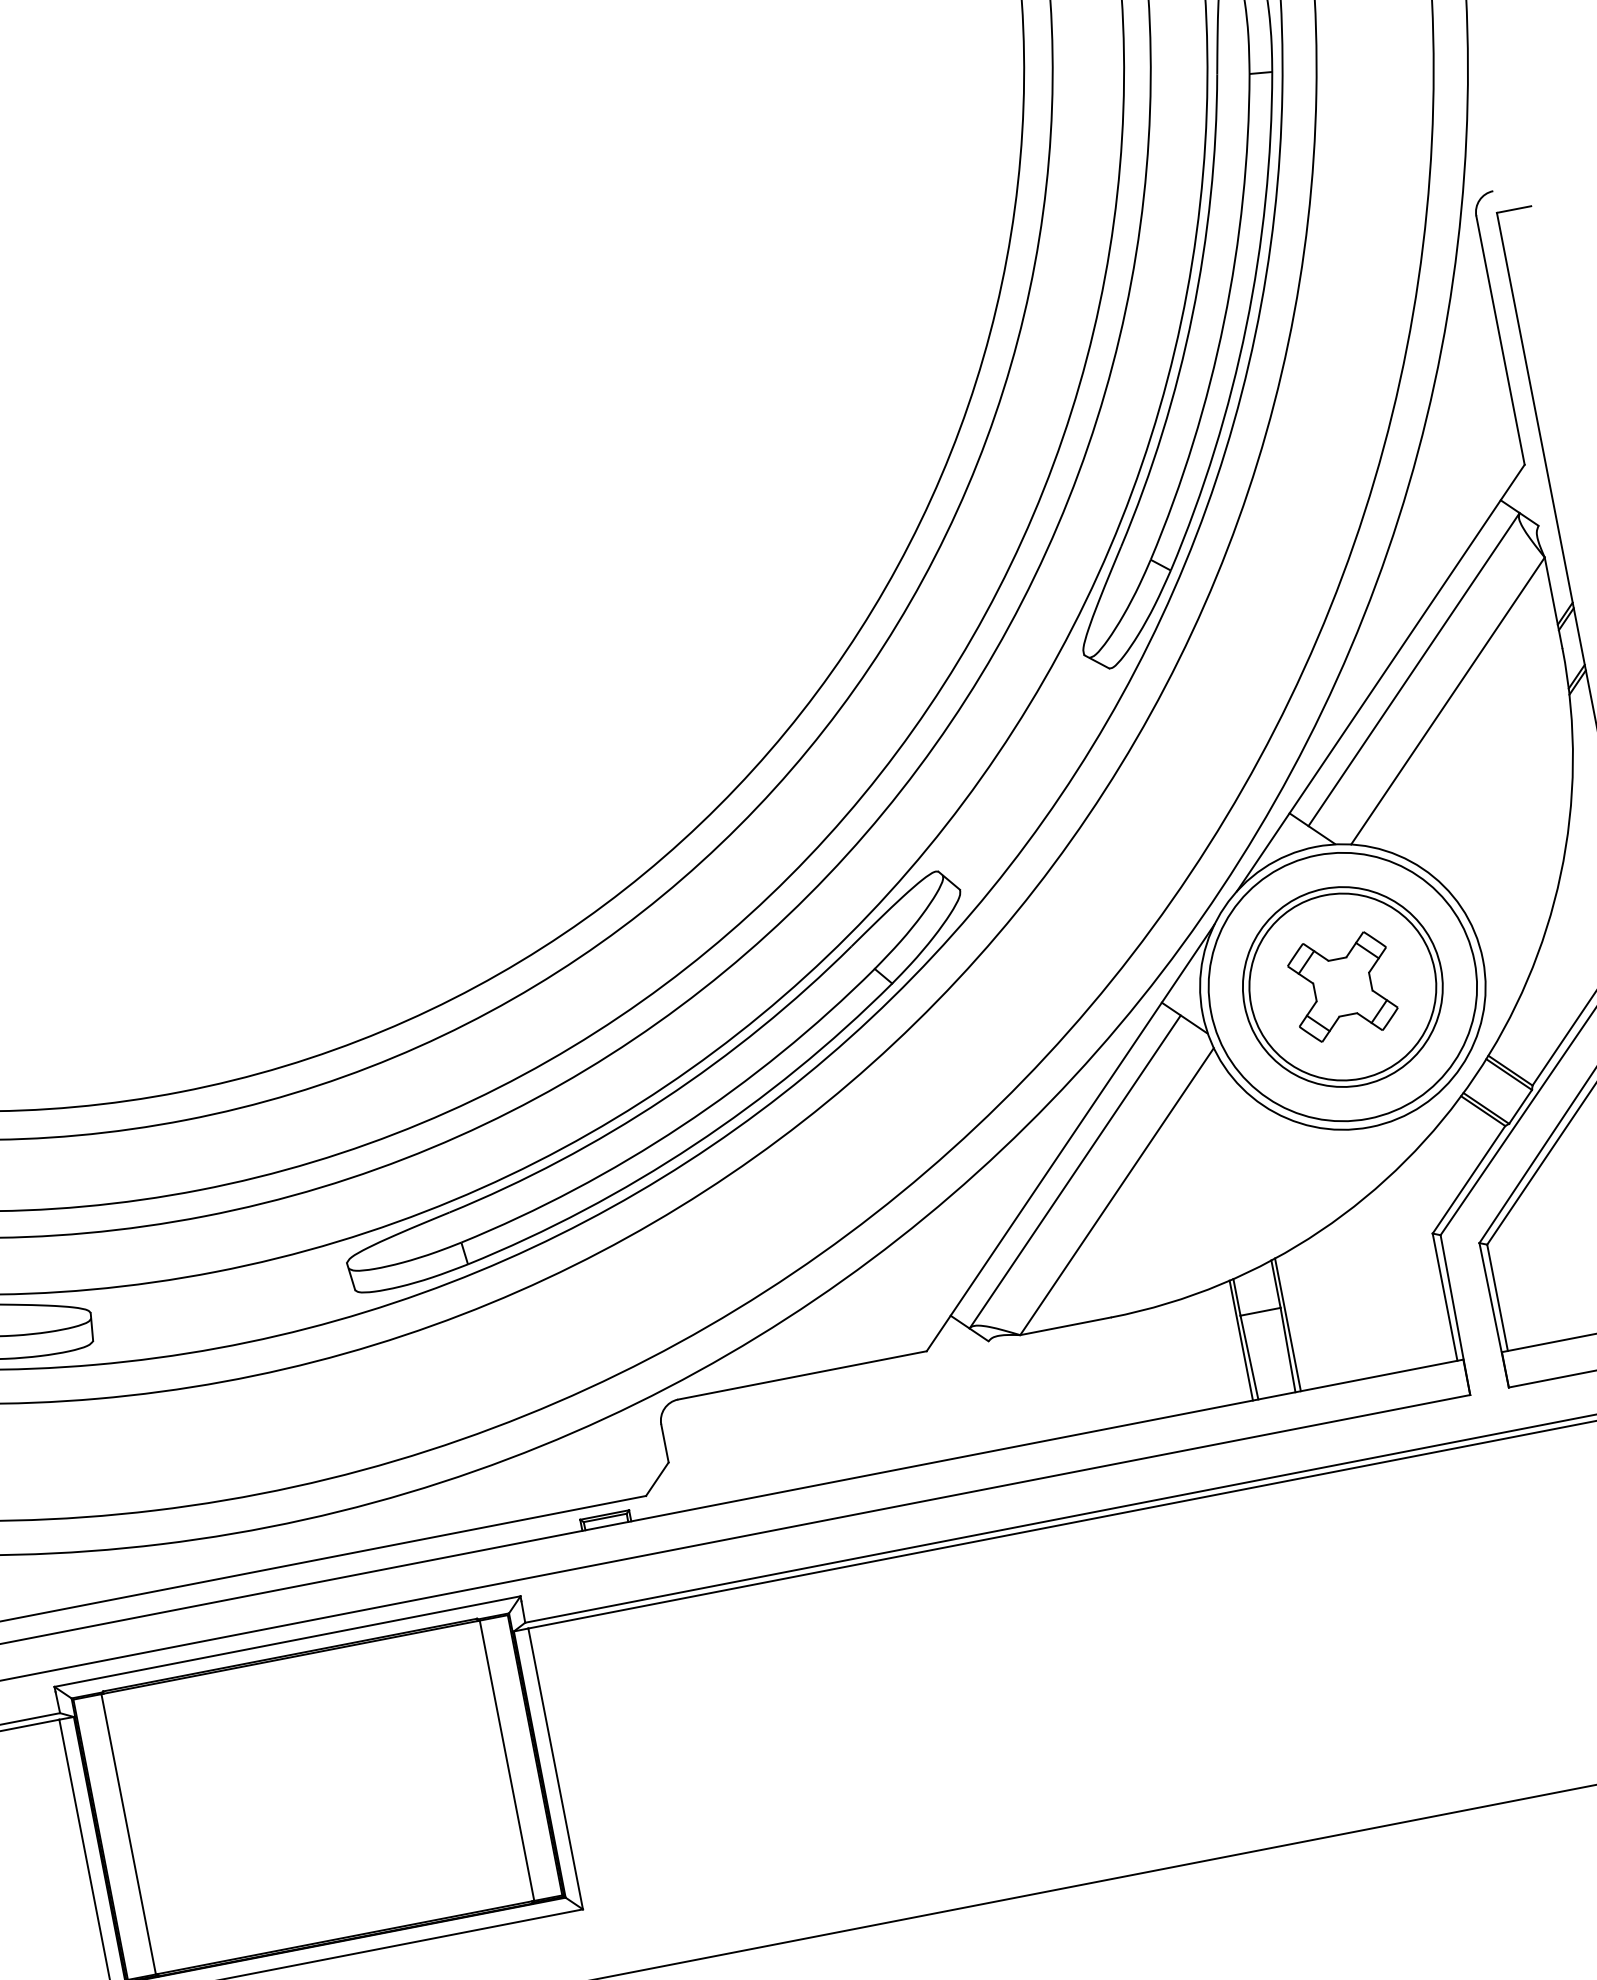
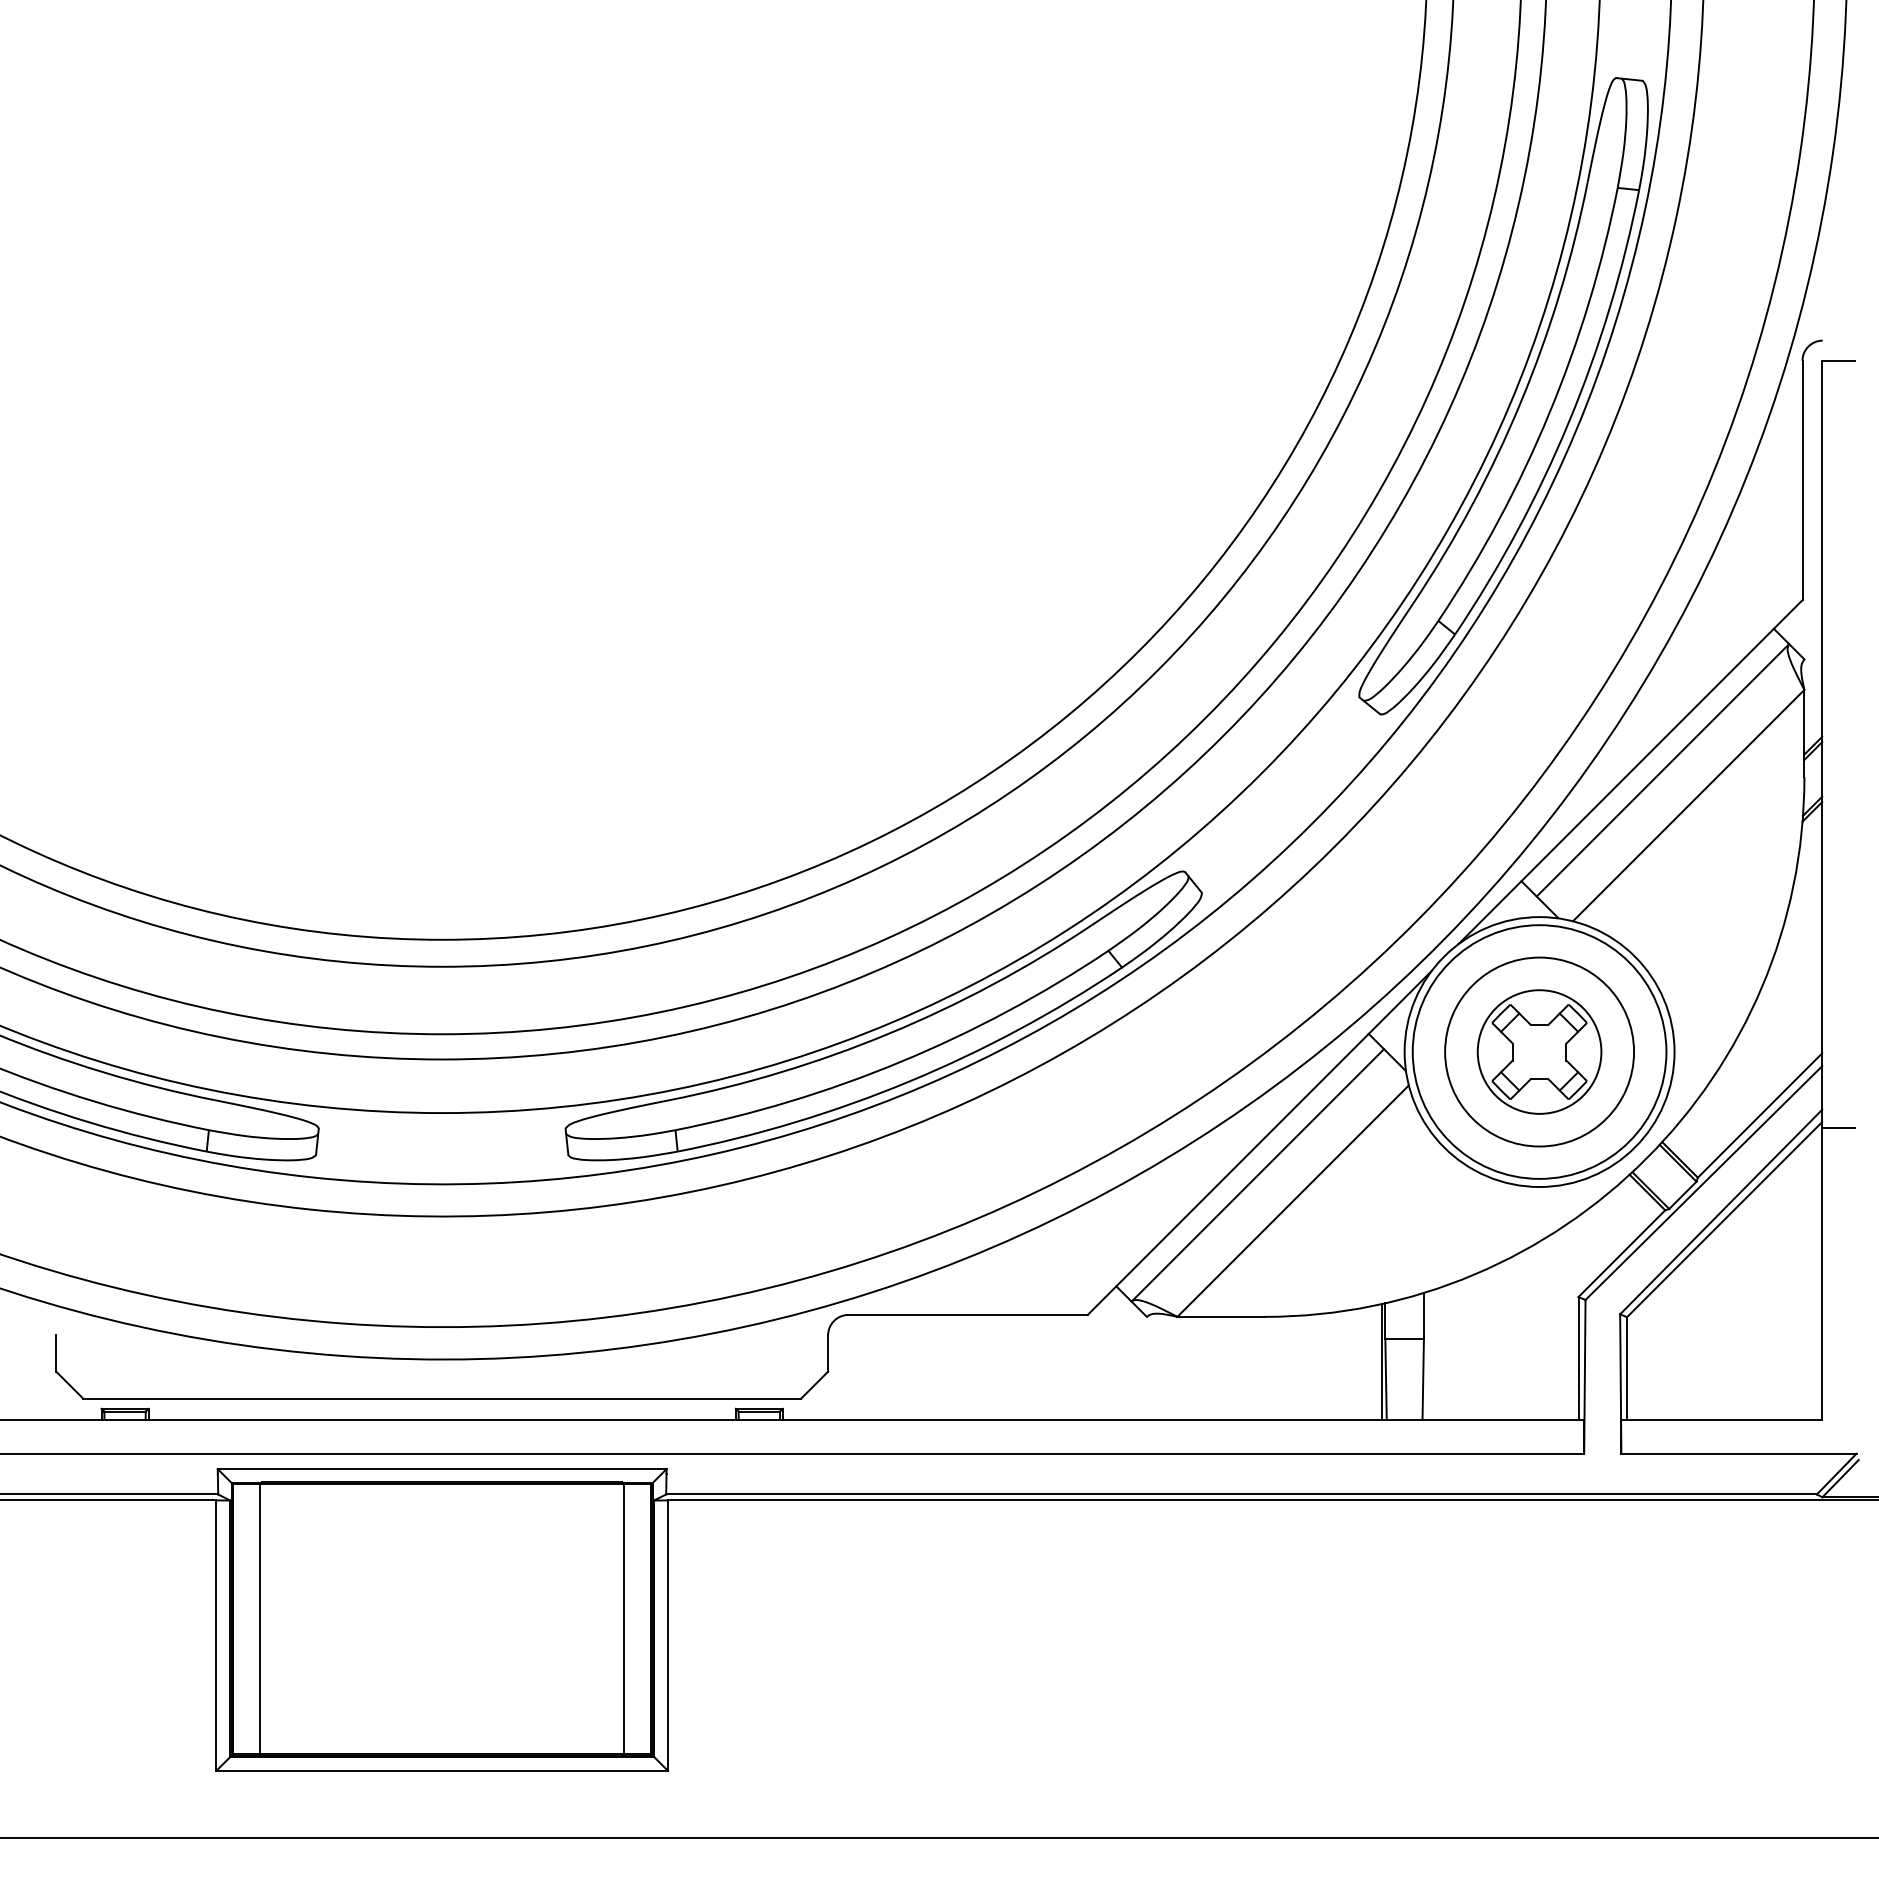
circle: (1342, 986) -> (1539, 1051), size x0.7
line: (1287, 1324) -> (1427, 1355), removed

